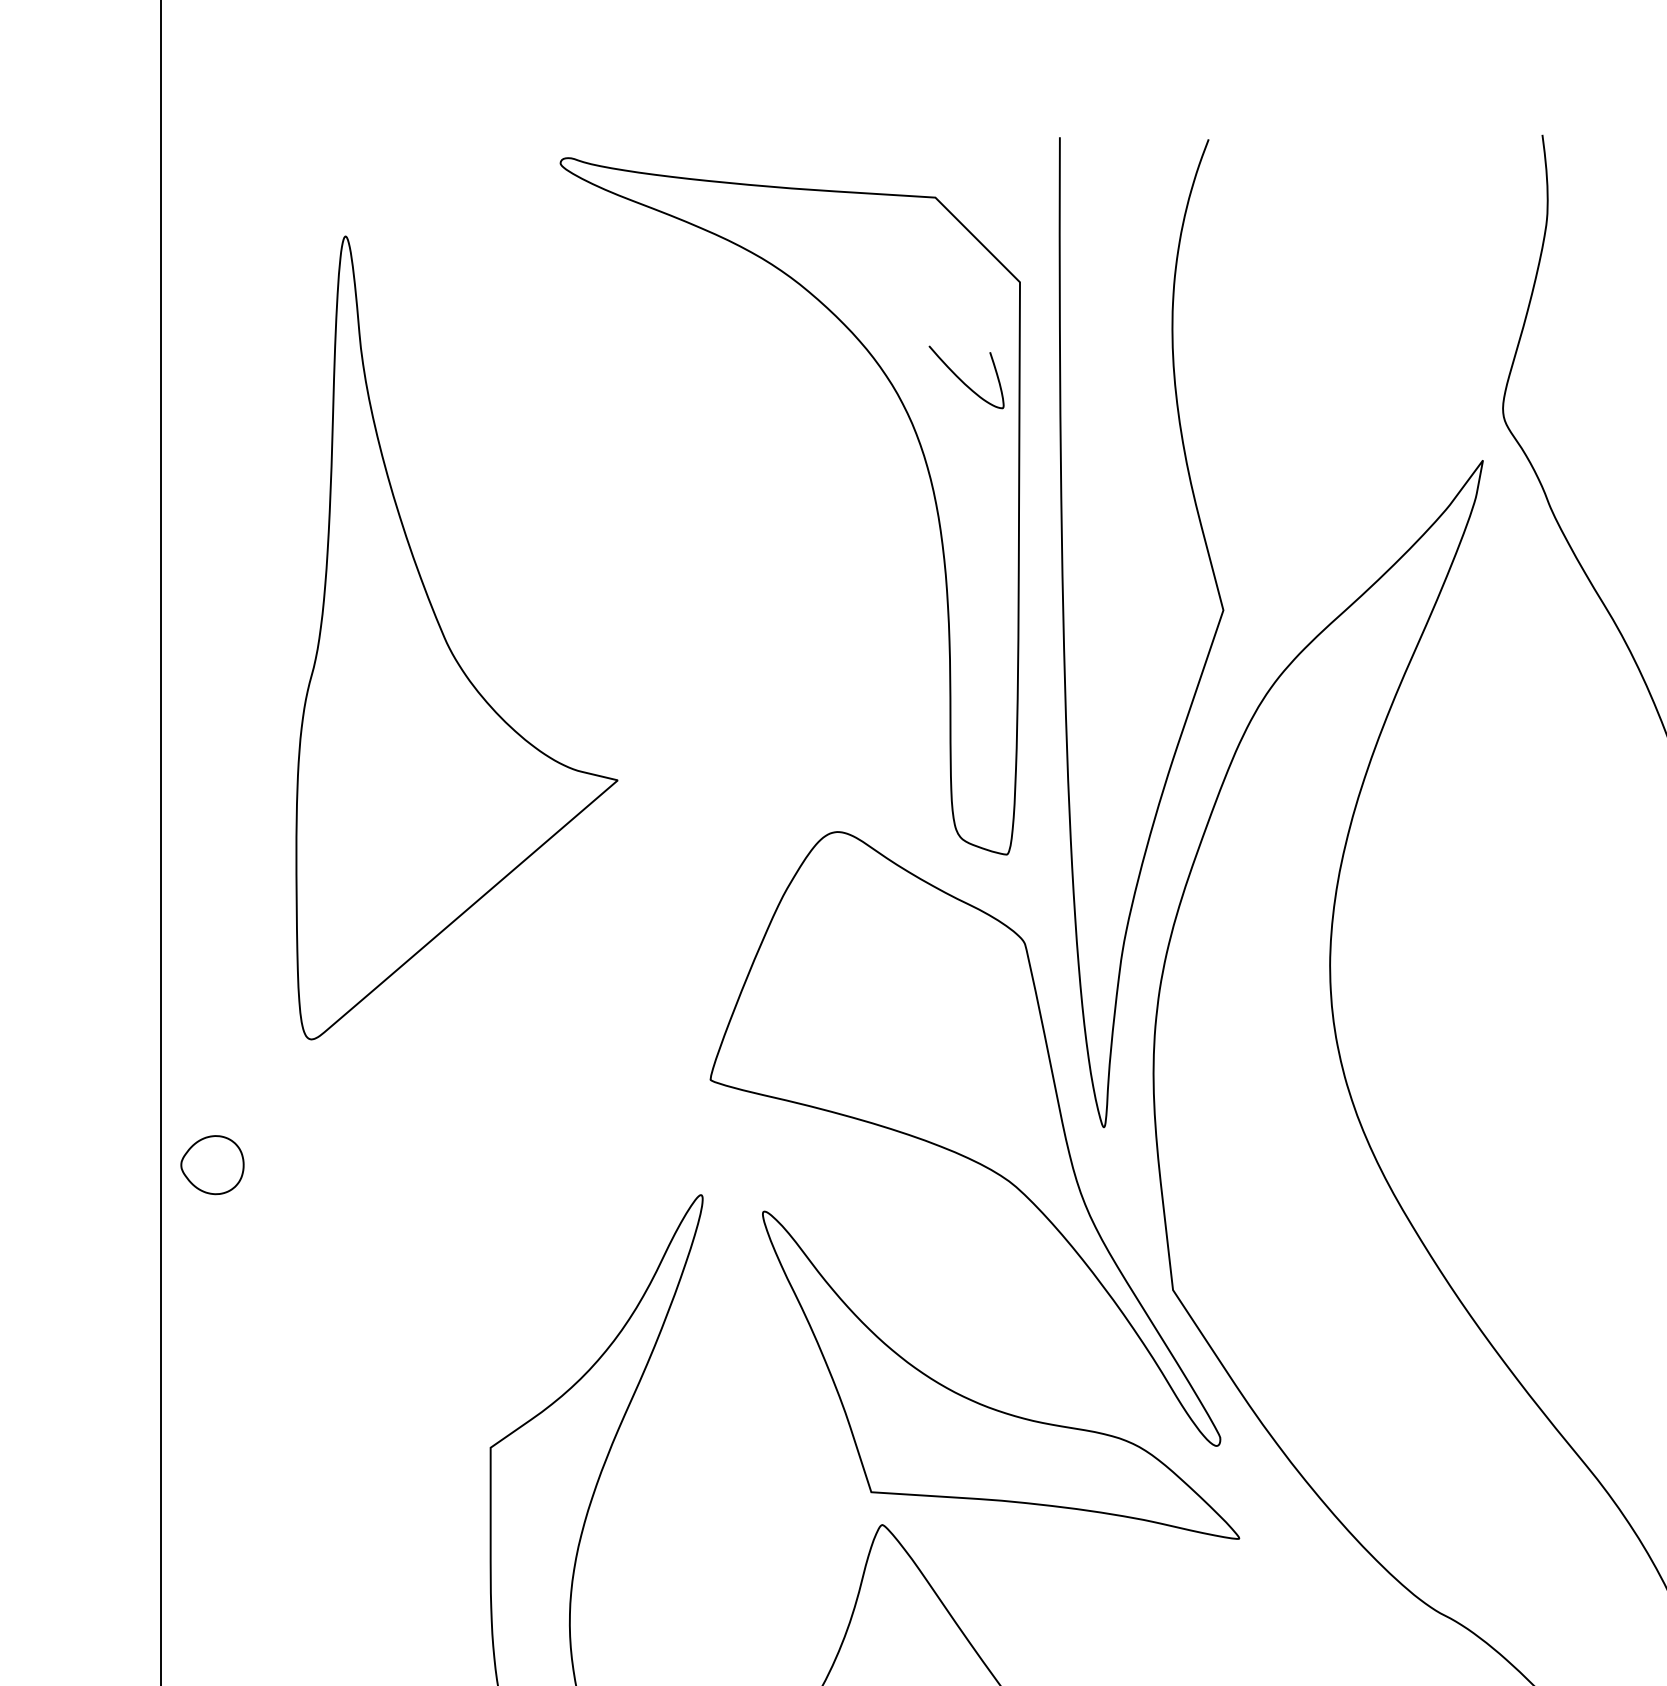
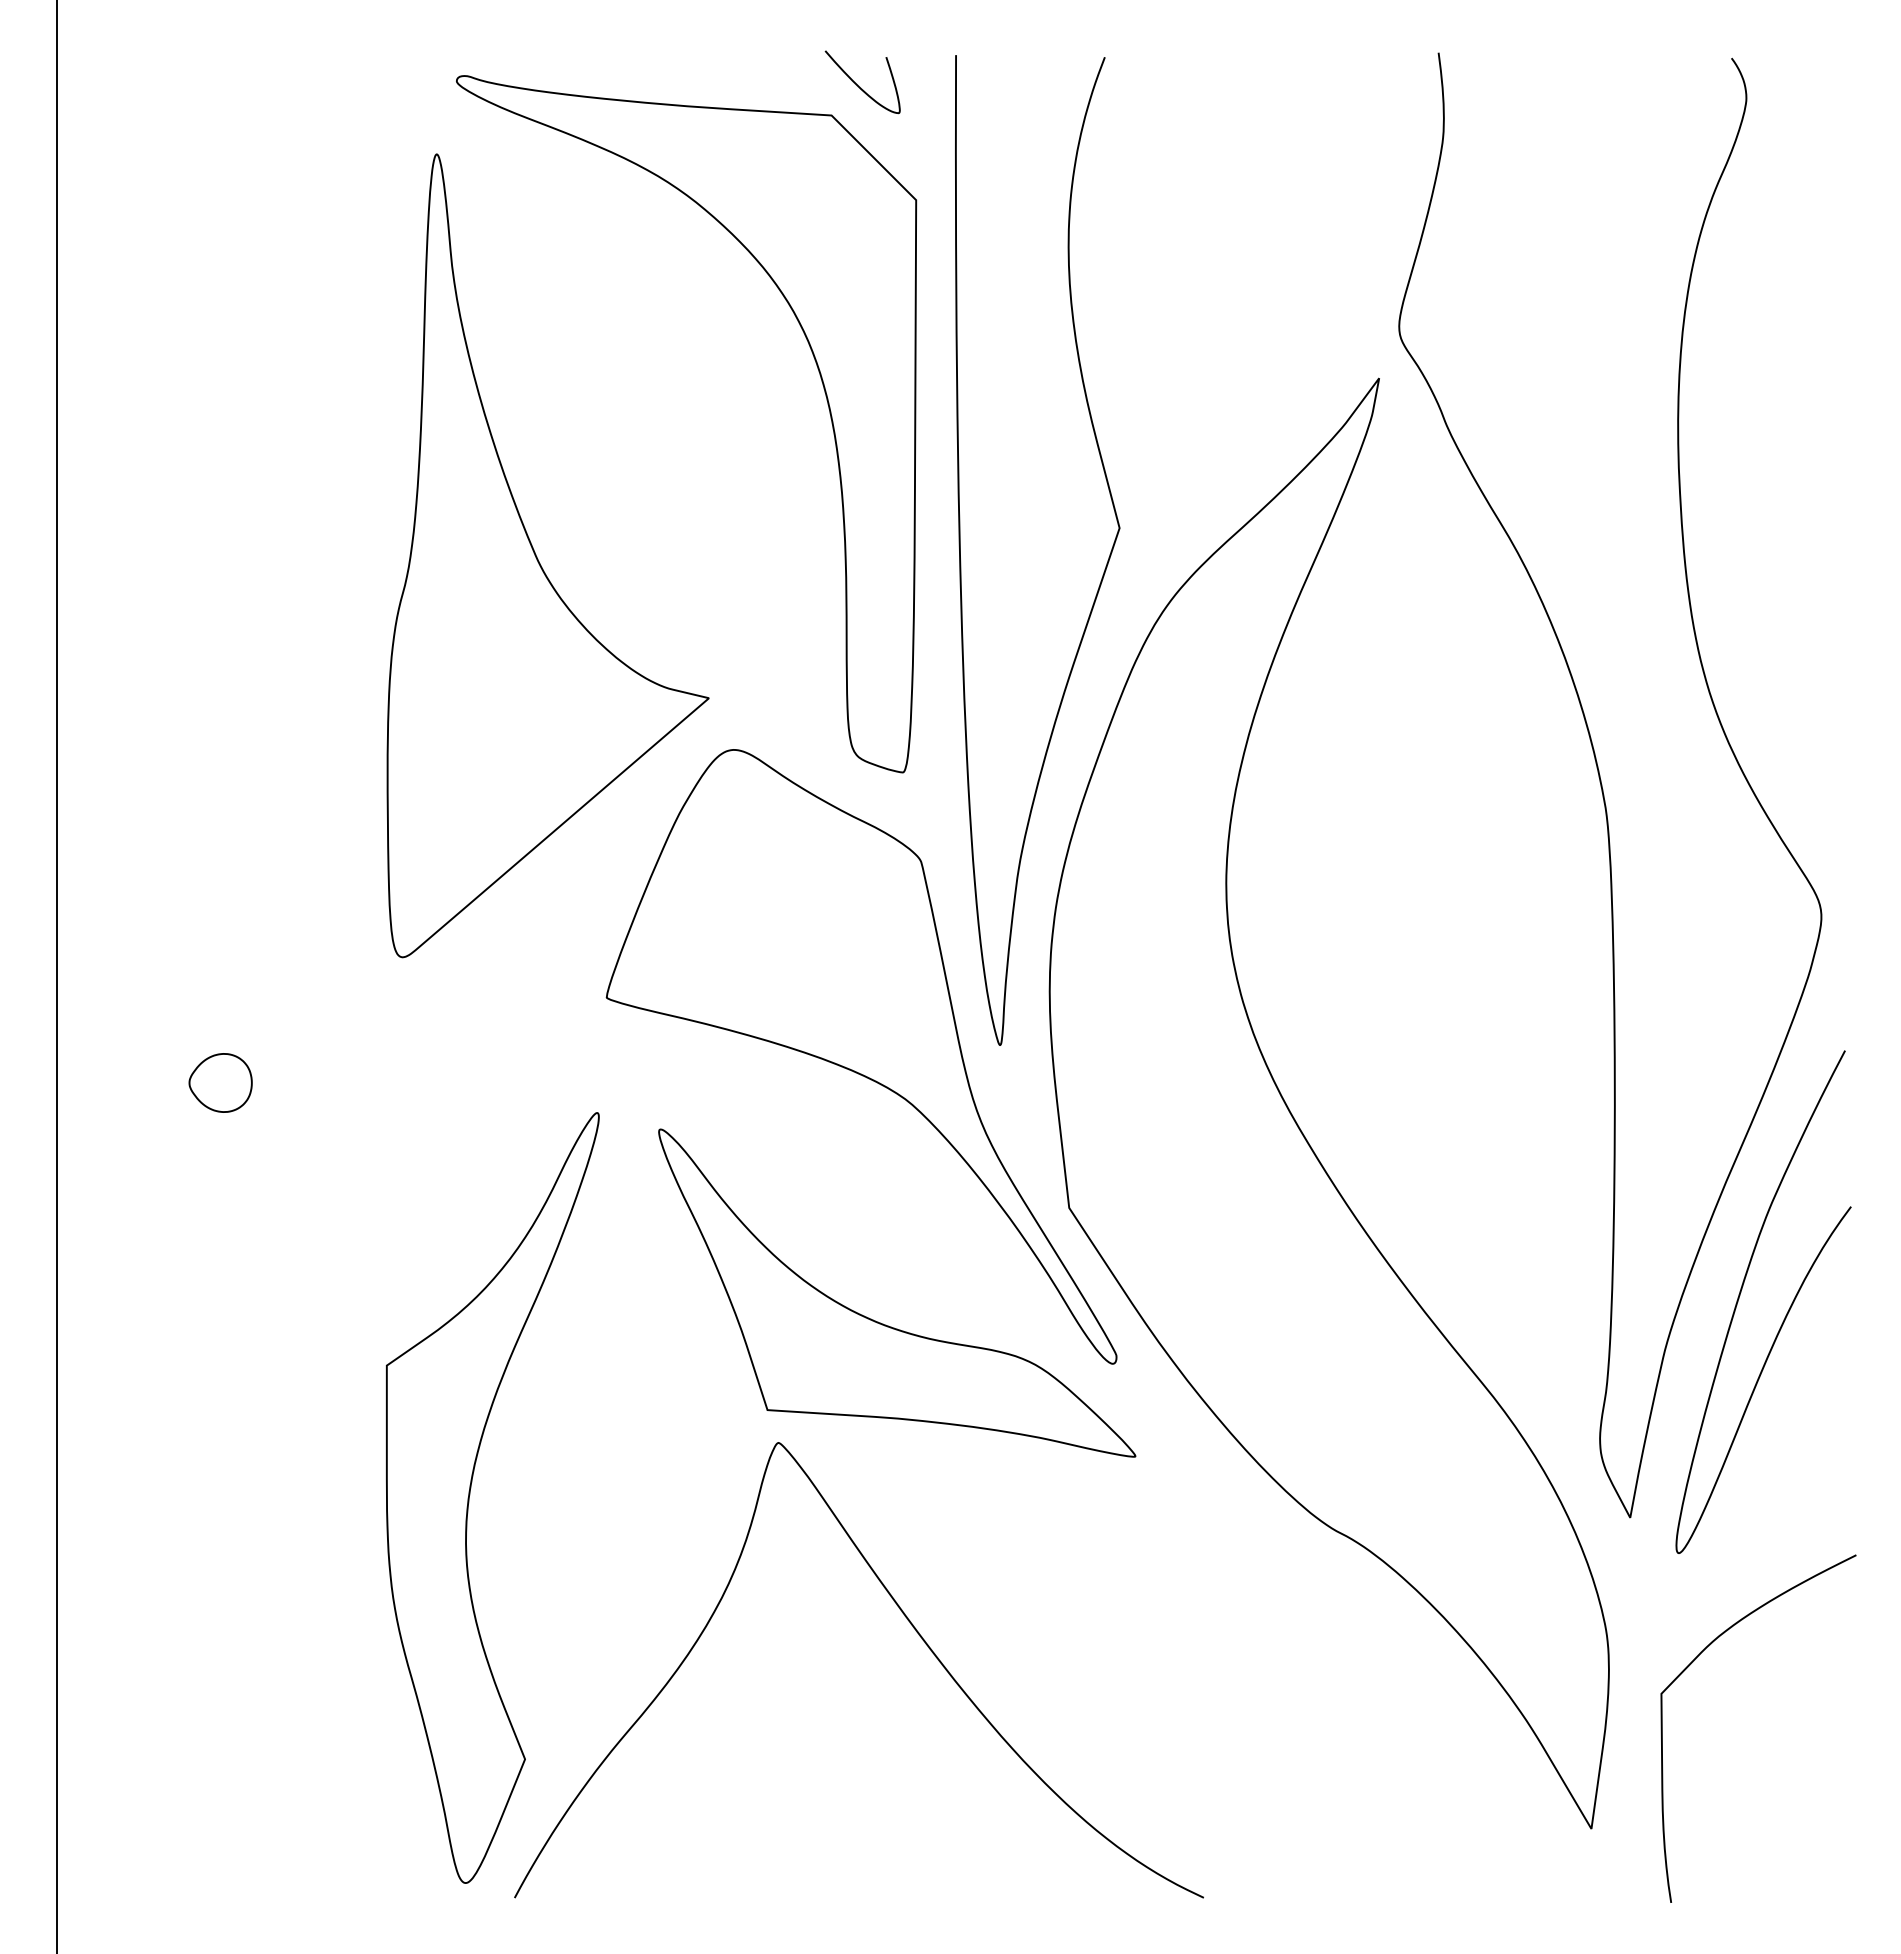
curve: (962, 380) -> (858, 85), moved
part: (447, 641) -> (538, 559), moved
part: (212, 1164) -> (220, 1082), moved

